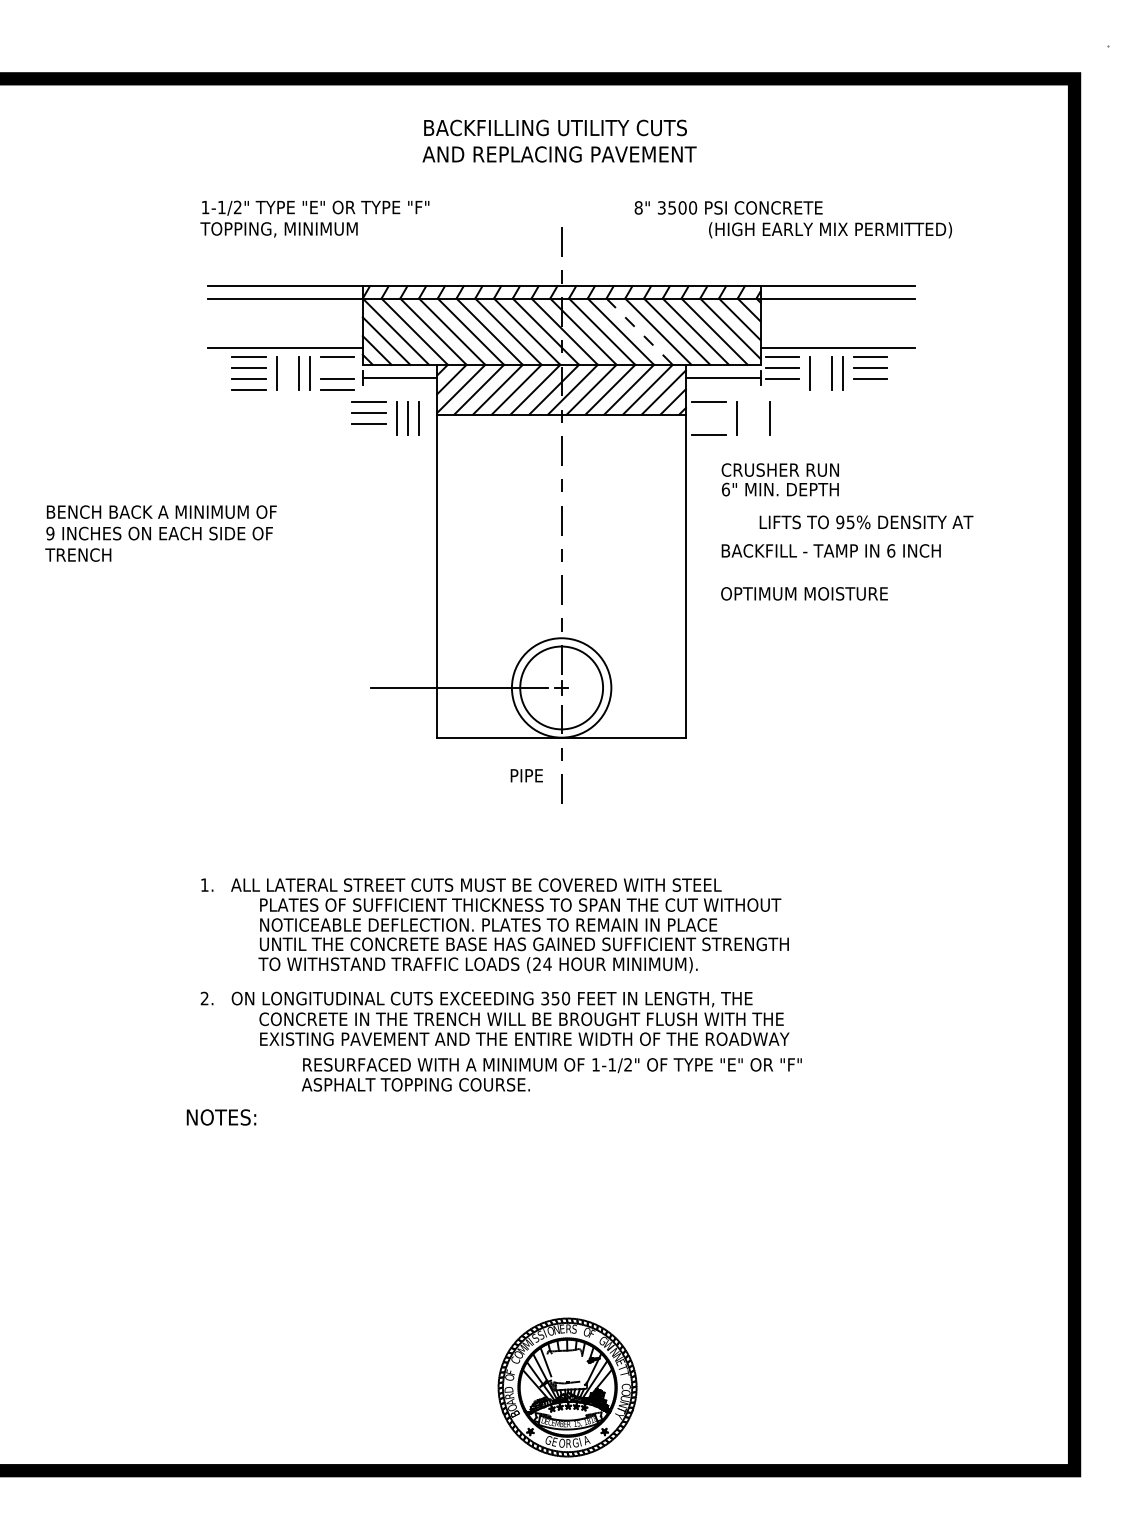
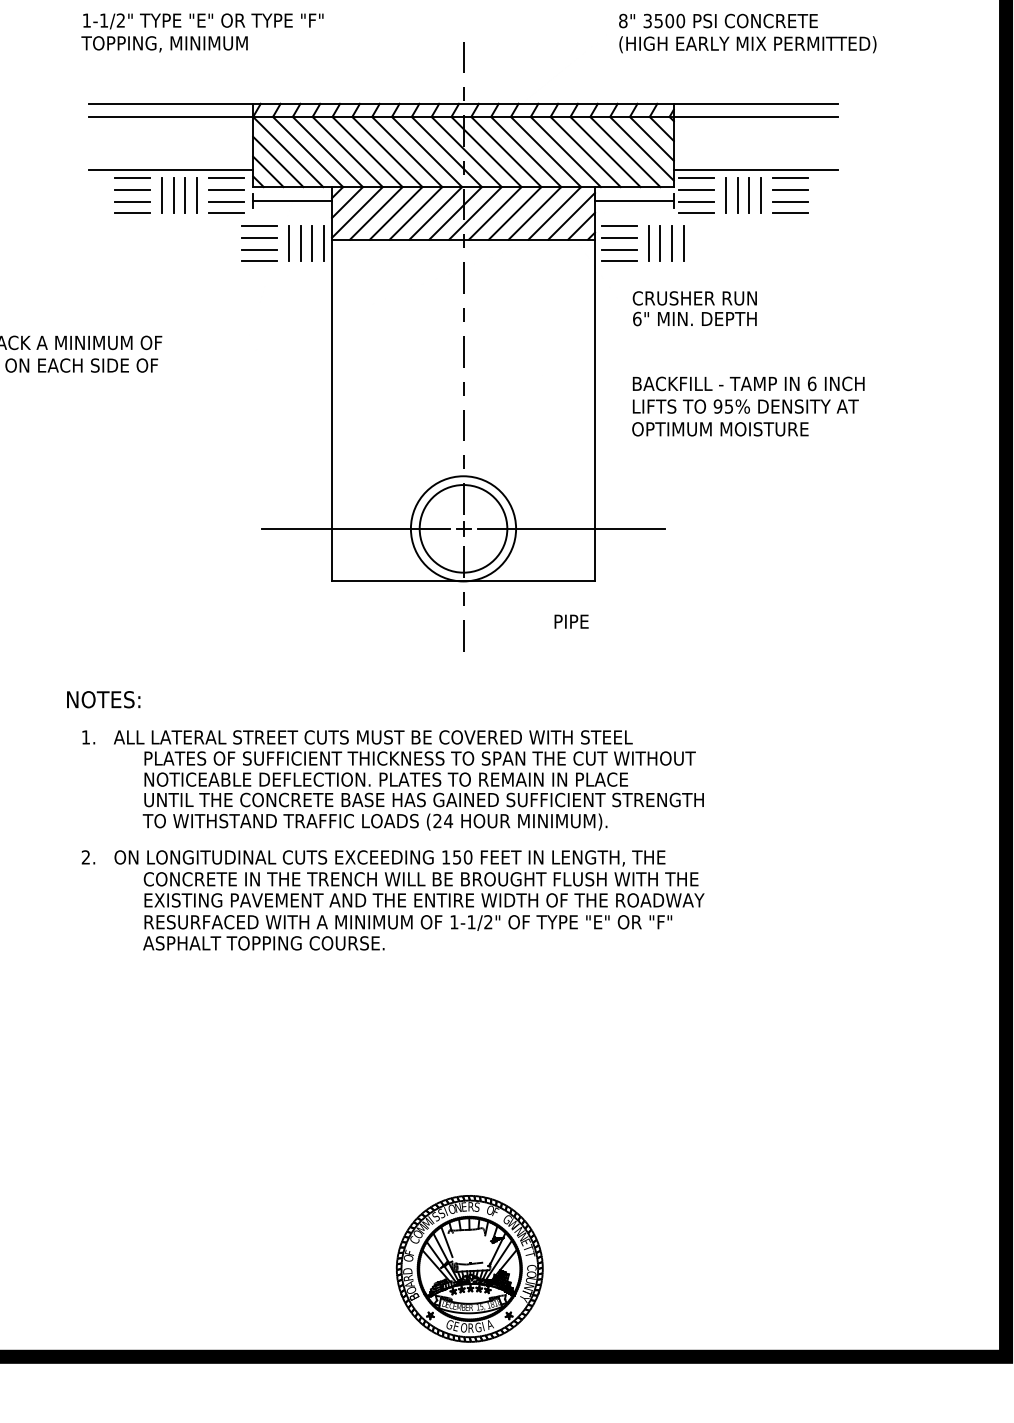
text: (728, 207) -> (718, 20), moved
line: (639, 331) -> (545, 151), dashed -> solid
line: (337, 367) -> (226, 189), added
line: (287, 372) -> (173, 195), added
line: (820, 372) -> (737, 195), added
line: (781, 389) -> (696, 213), added
line: (870, 389) -> (790, 213), added
line: (708, 412) -> (618, 237), added
line: (429, 418) -> (323, 243), added
line: (747, 418) -> (660, 243), added
line: (758, 418) -> (671, 243), added
line: (708, 423) -> (618, 249), added
line: (368, 435) -> (259, 261), added
text: (866, 522) -> (745, 406), moved
line: (663, 687) -> (571, 528), added
text: (526, 775) -> (571, 621), moved
text: (545, 998) -> (446, 857), 350 -> 150
text: (551, 1074) -> (407, 932), moved
text: (221, 1117) -> (103, 699), moved

